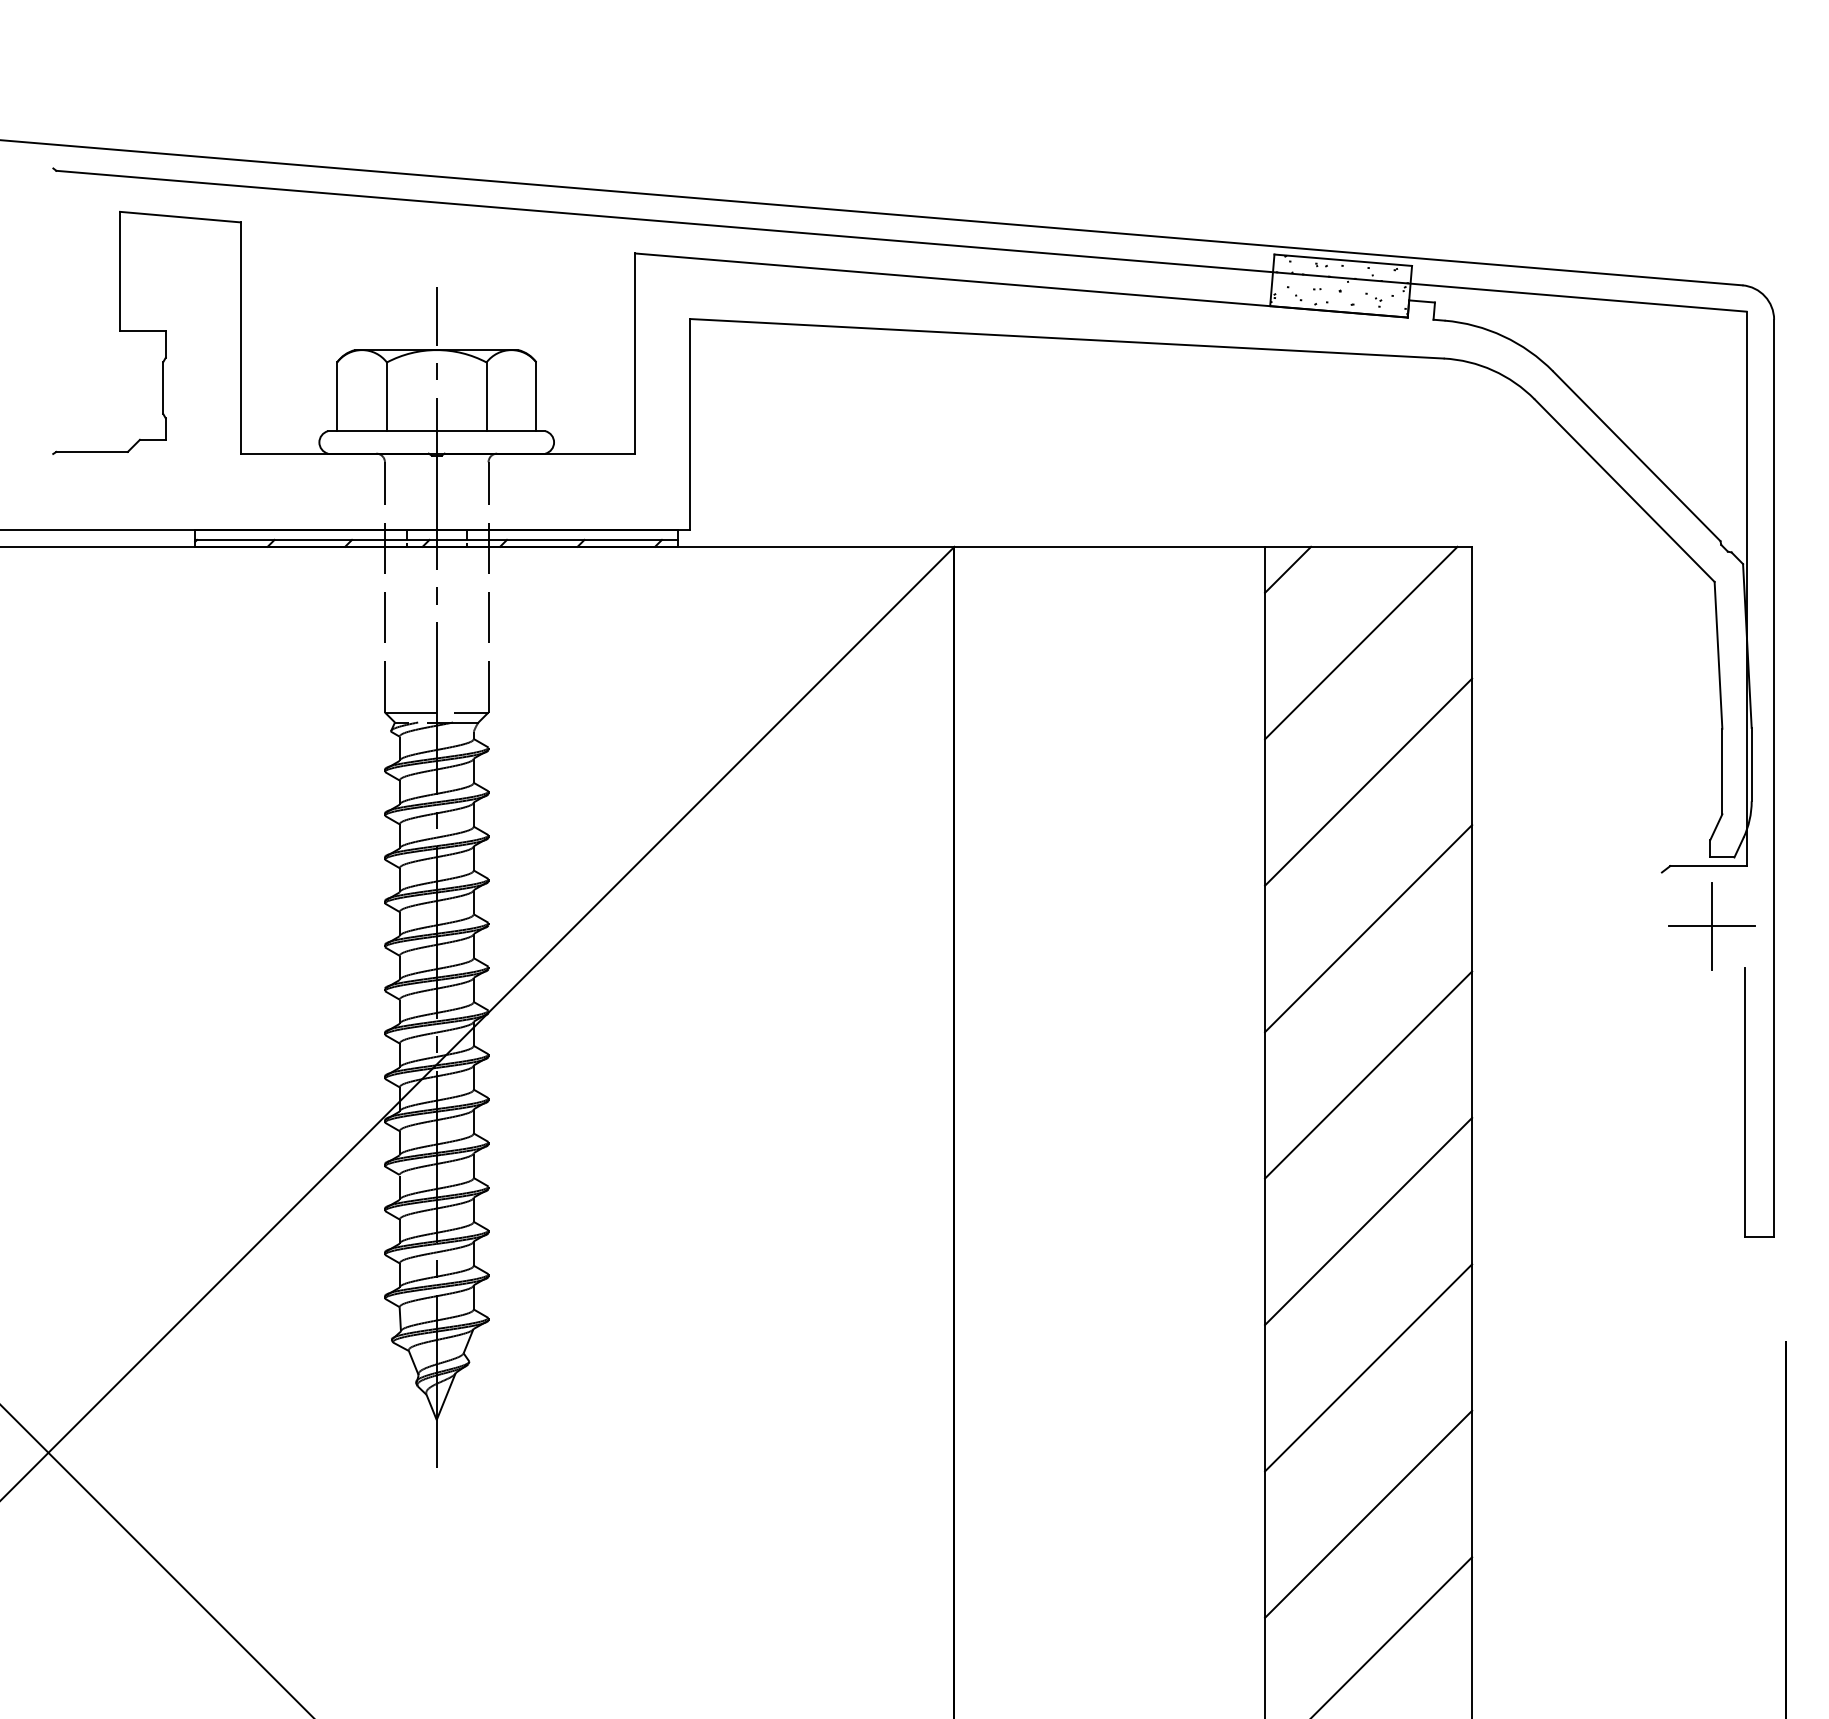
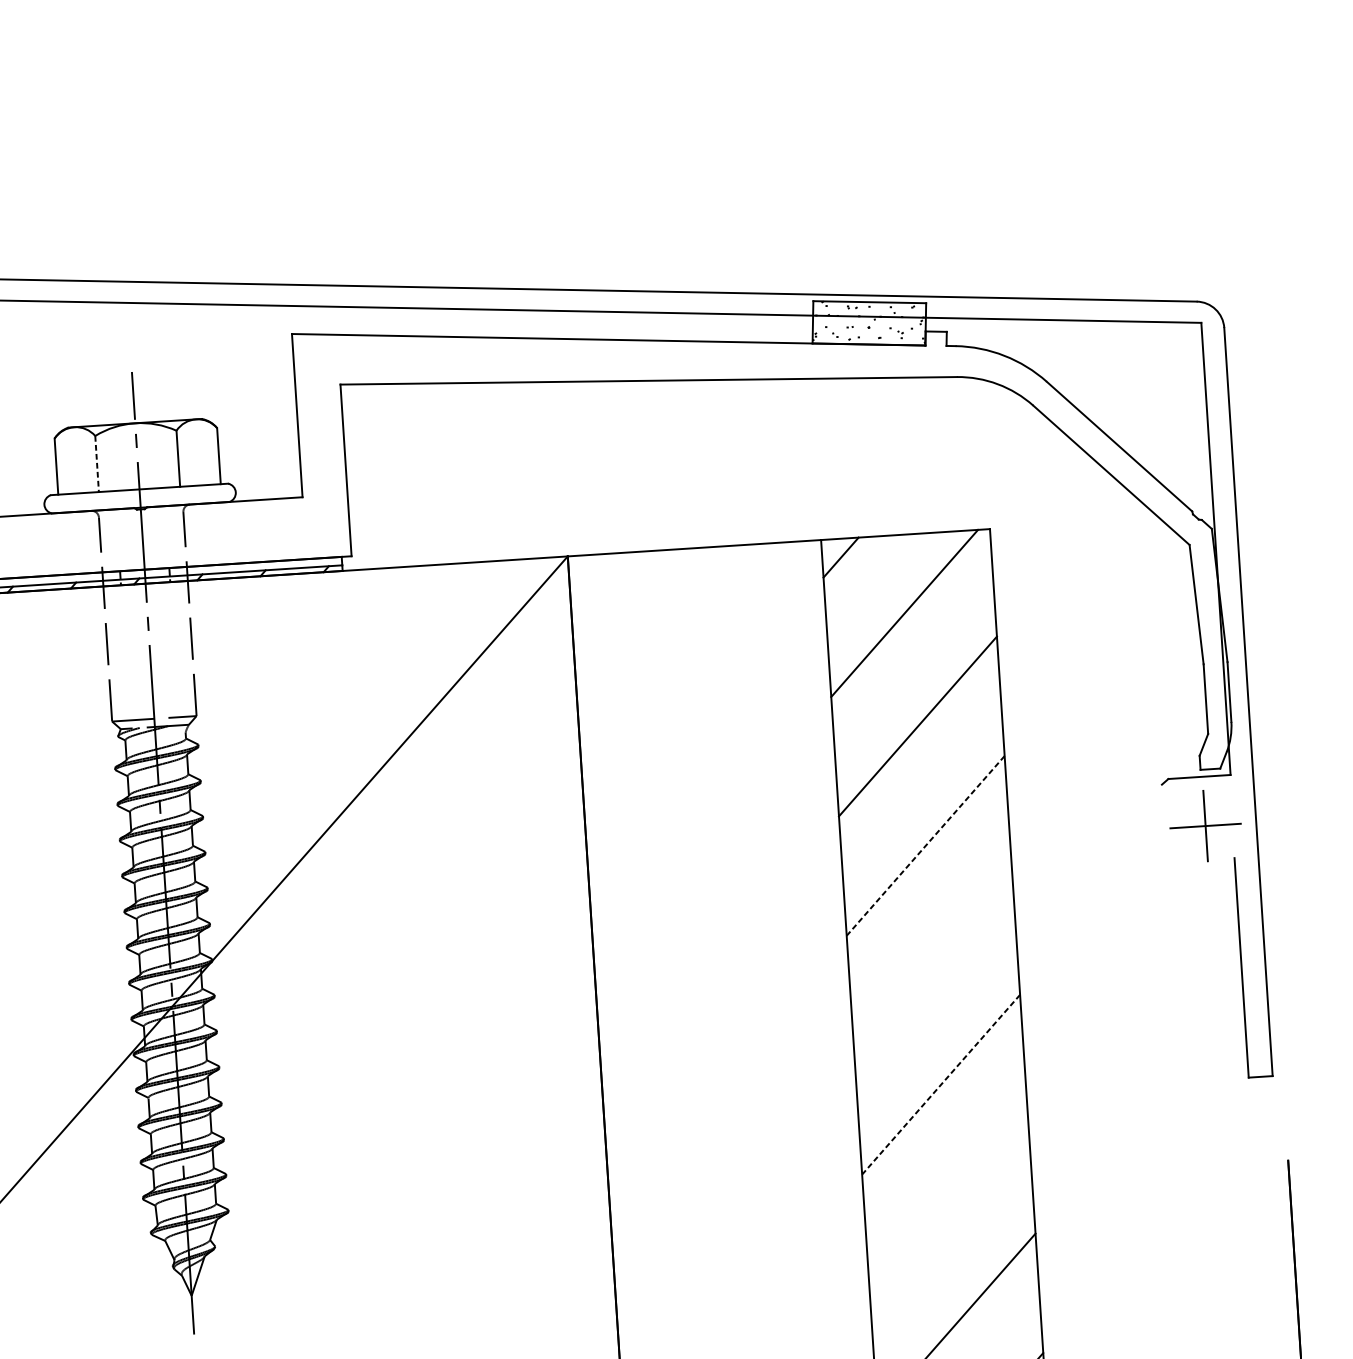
line: (386, 397) -> (96, 464), solid -> dashed
line: (1368, 928) -> (925, 845), solid -> dashed
line: (1368, 1074) -> (933, 964), removed
line: (1368, 1221) -> (941, 1084), solid -> dashed
line: (1368, 1367) -> (948, 1203), removed

